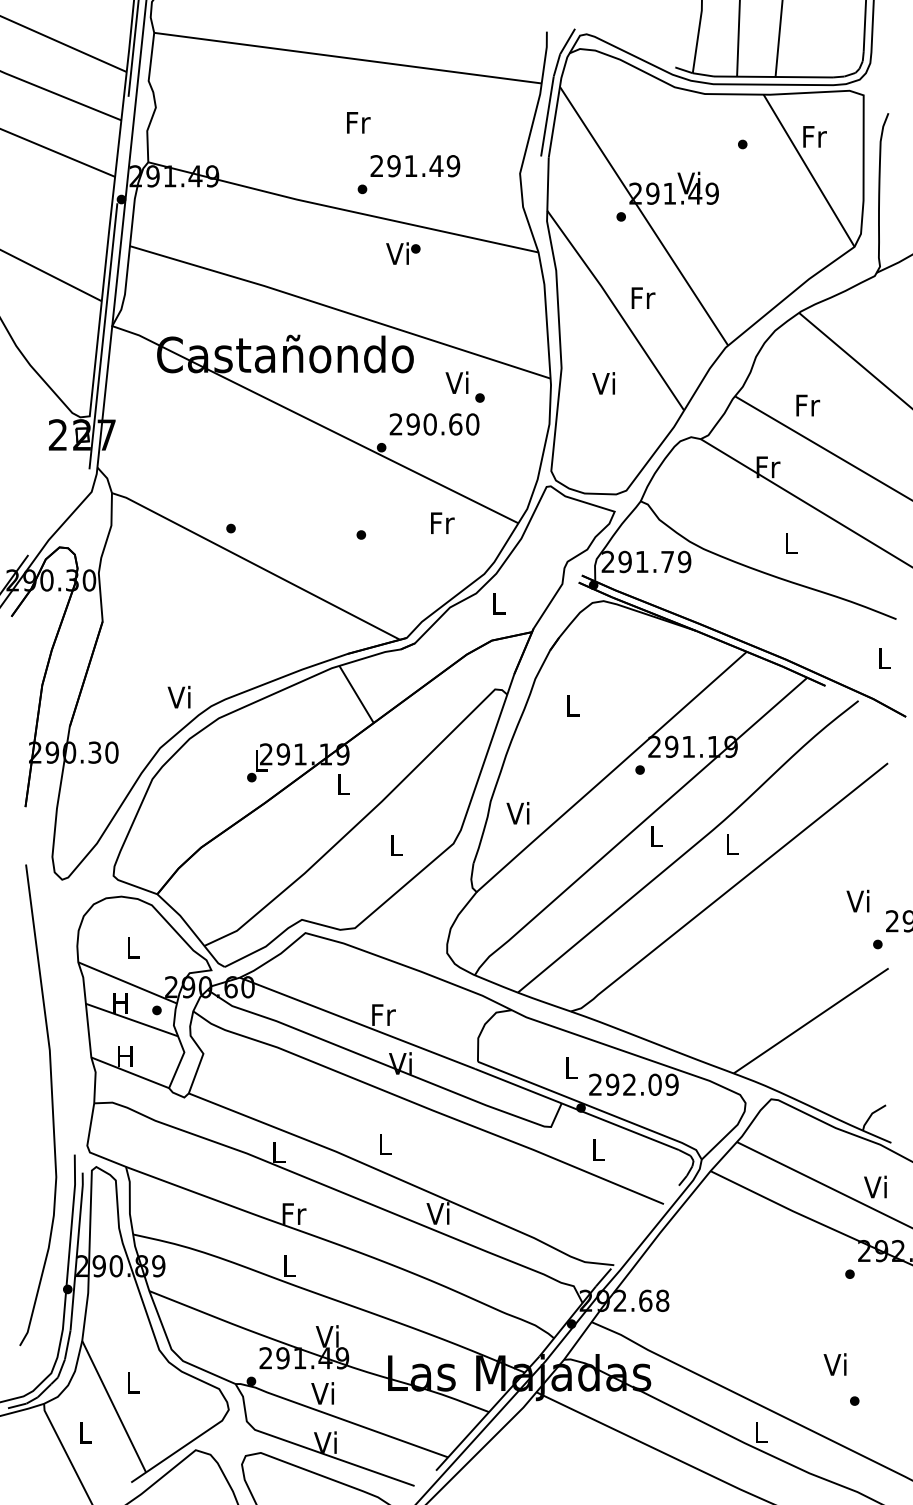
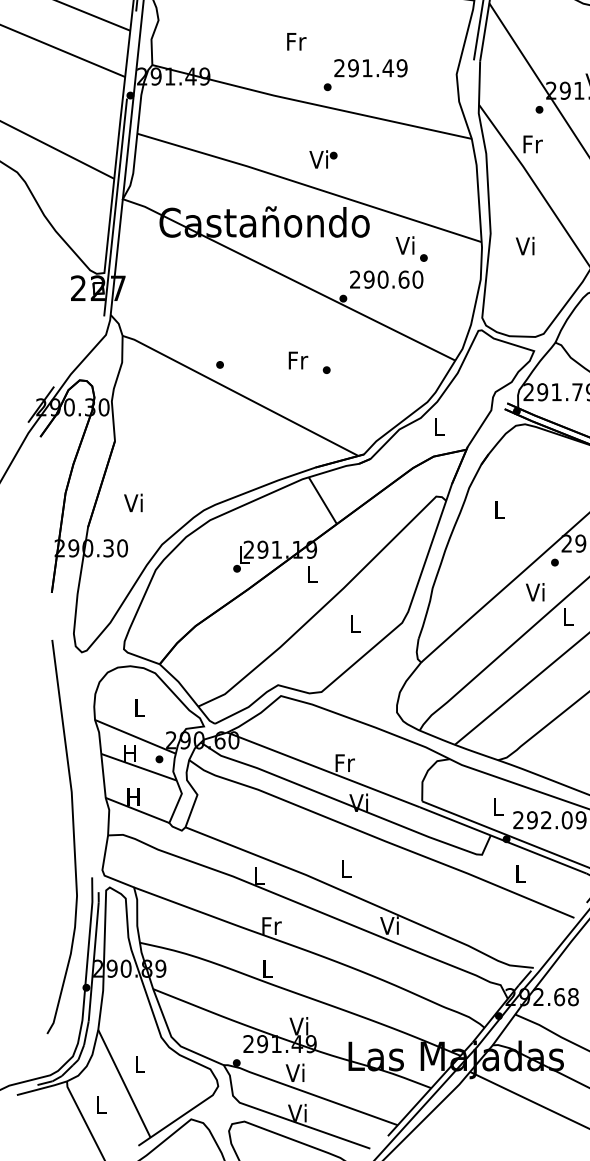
text: (358, 122) -> (296, 41), moved
text: (403, 253) -> (323, 159), moved
text: (643, 297) -> (533, 143), moved
text: (442, 522) -> (298, 359), moved
text: (178, 696) -> (132, 502), moved
text: (517, 813) -> (534, 592), moved

